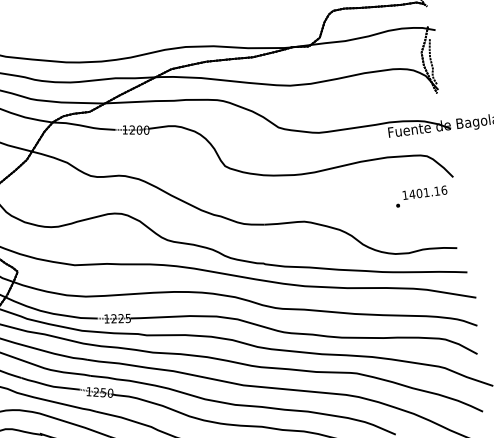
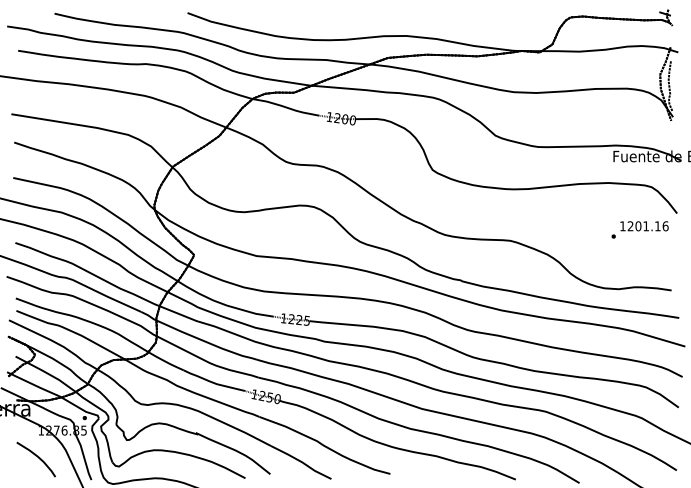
text: (412, 194) -> (630, 226), 1401.16 -> 1201.16

